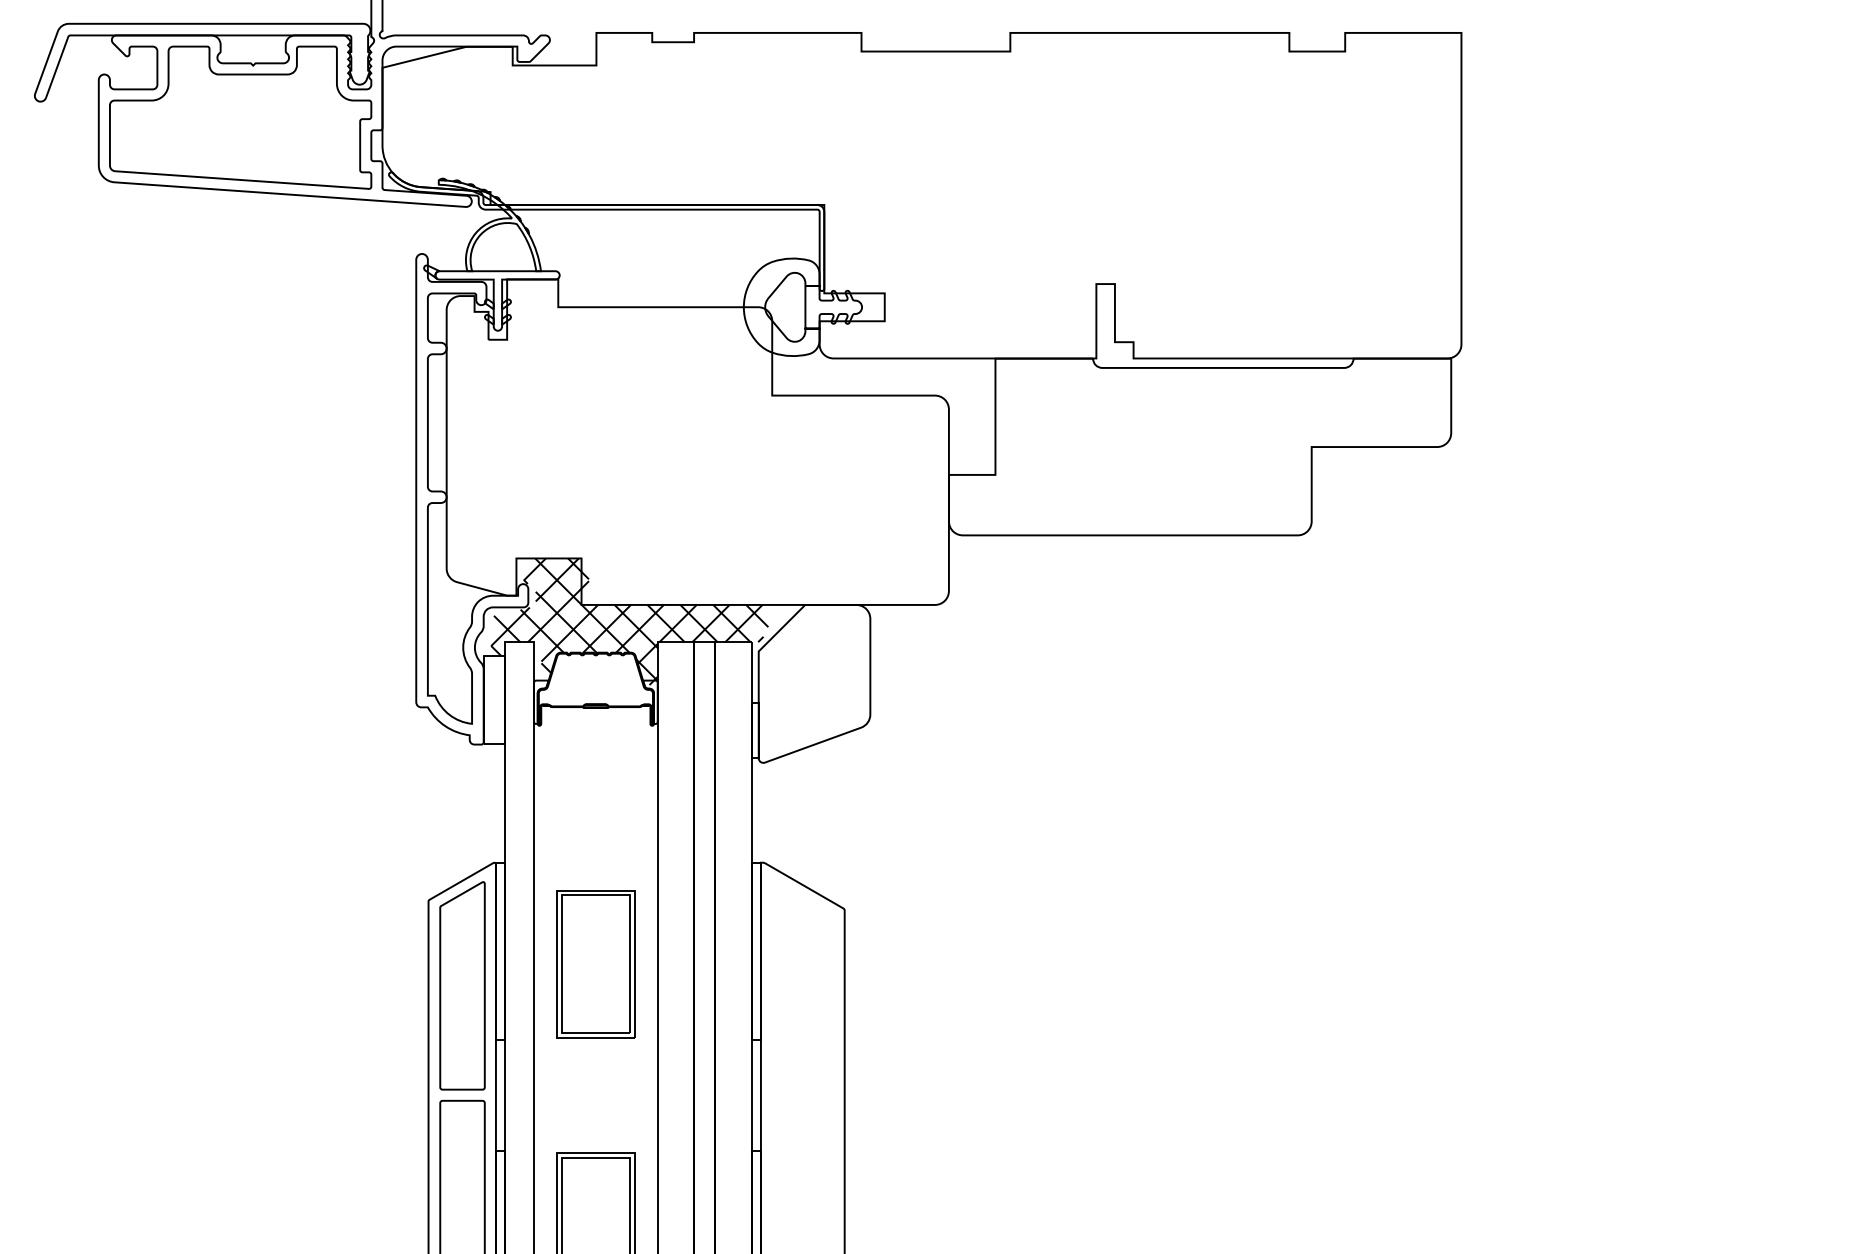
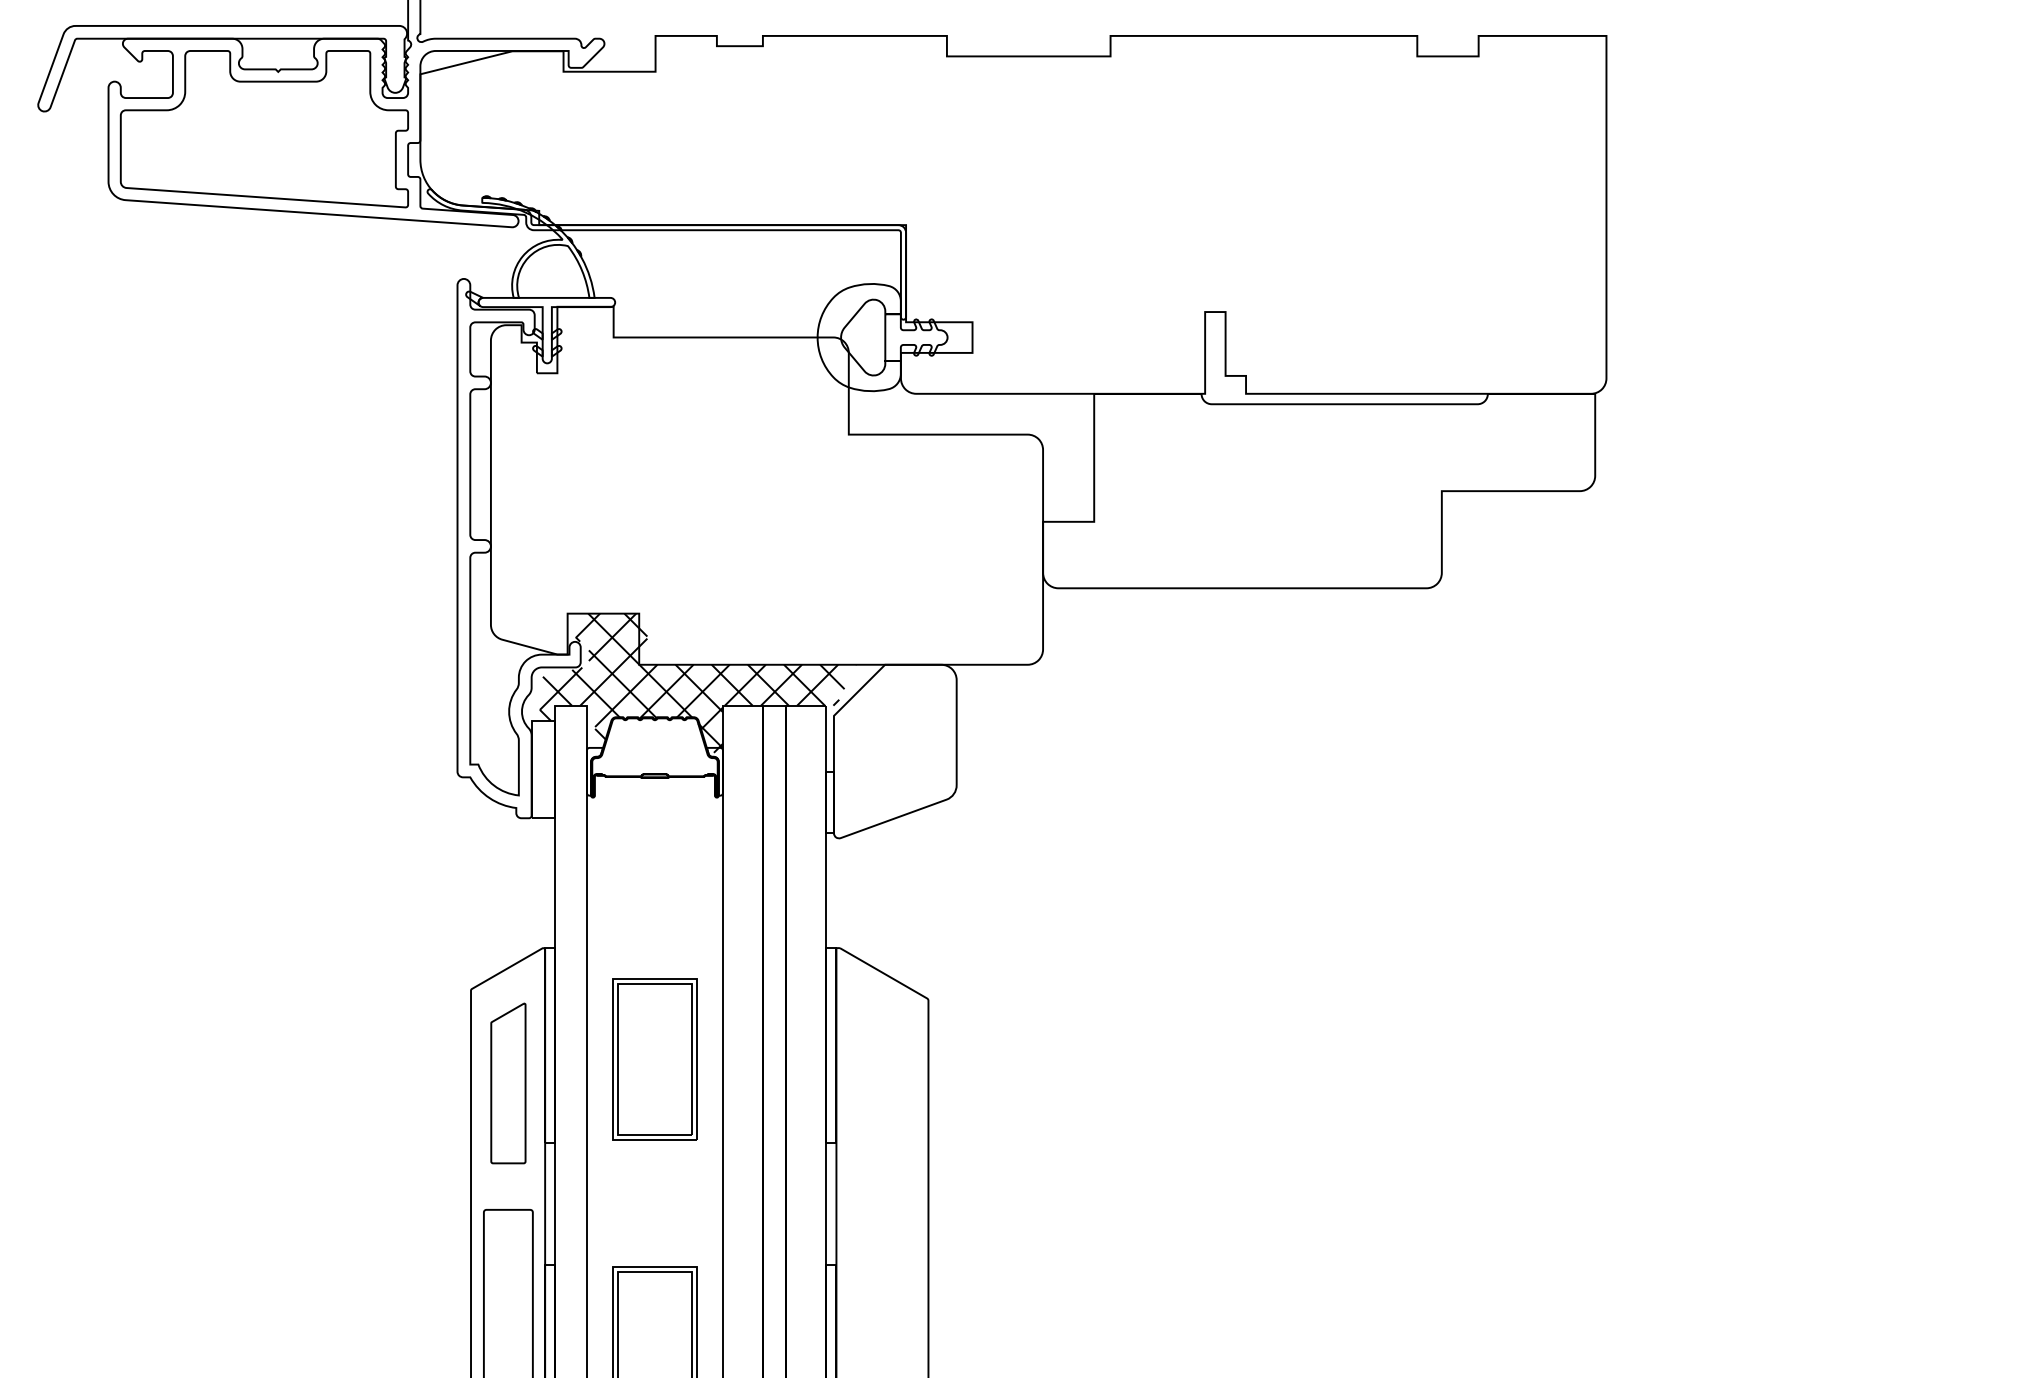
part: (462, 985) -> (508, 1083), size x0.7

